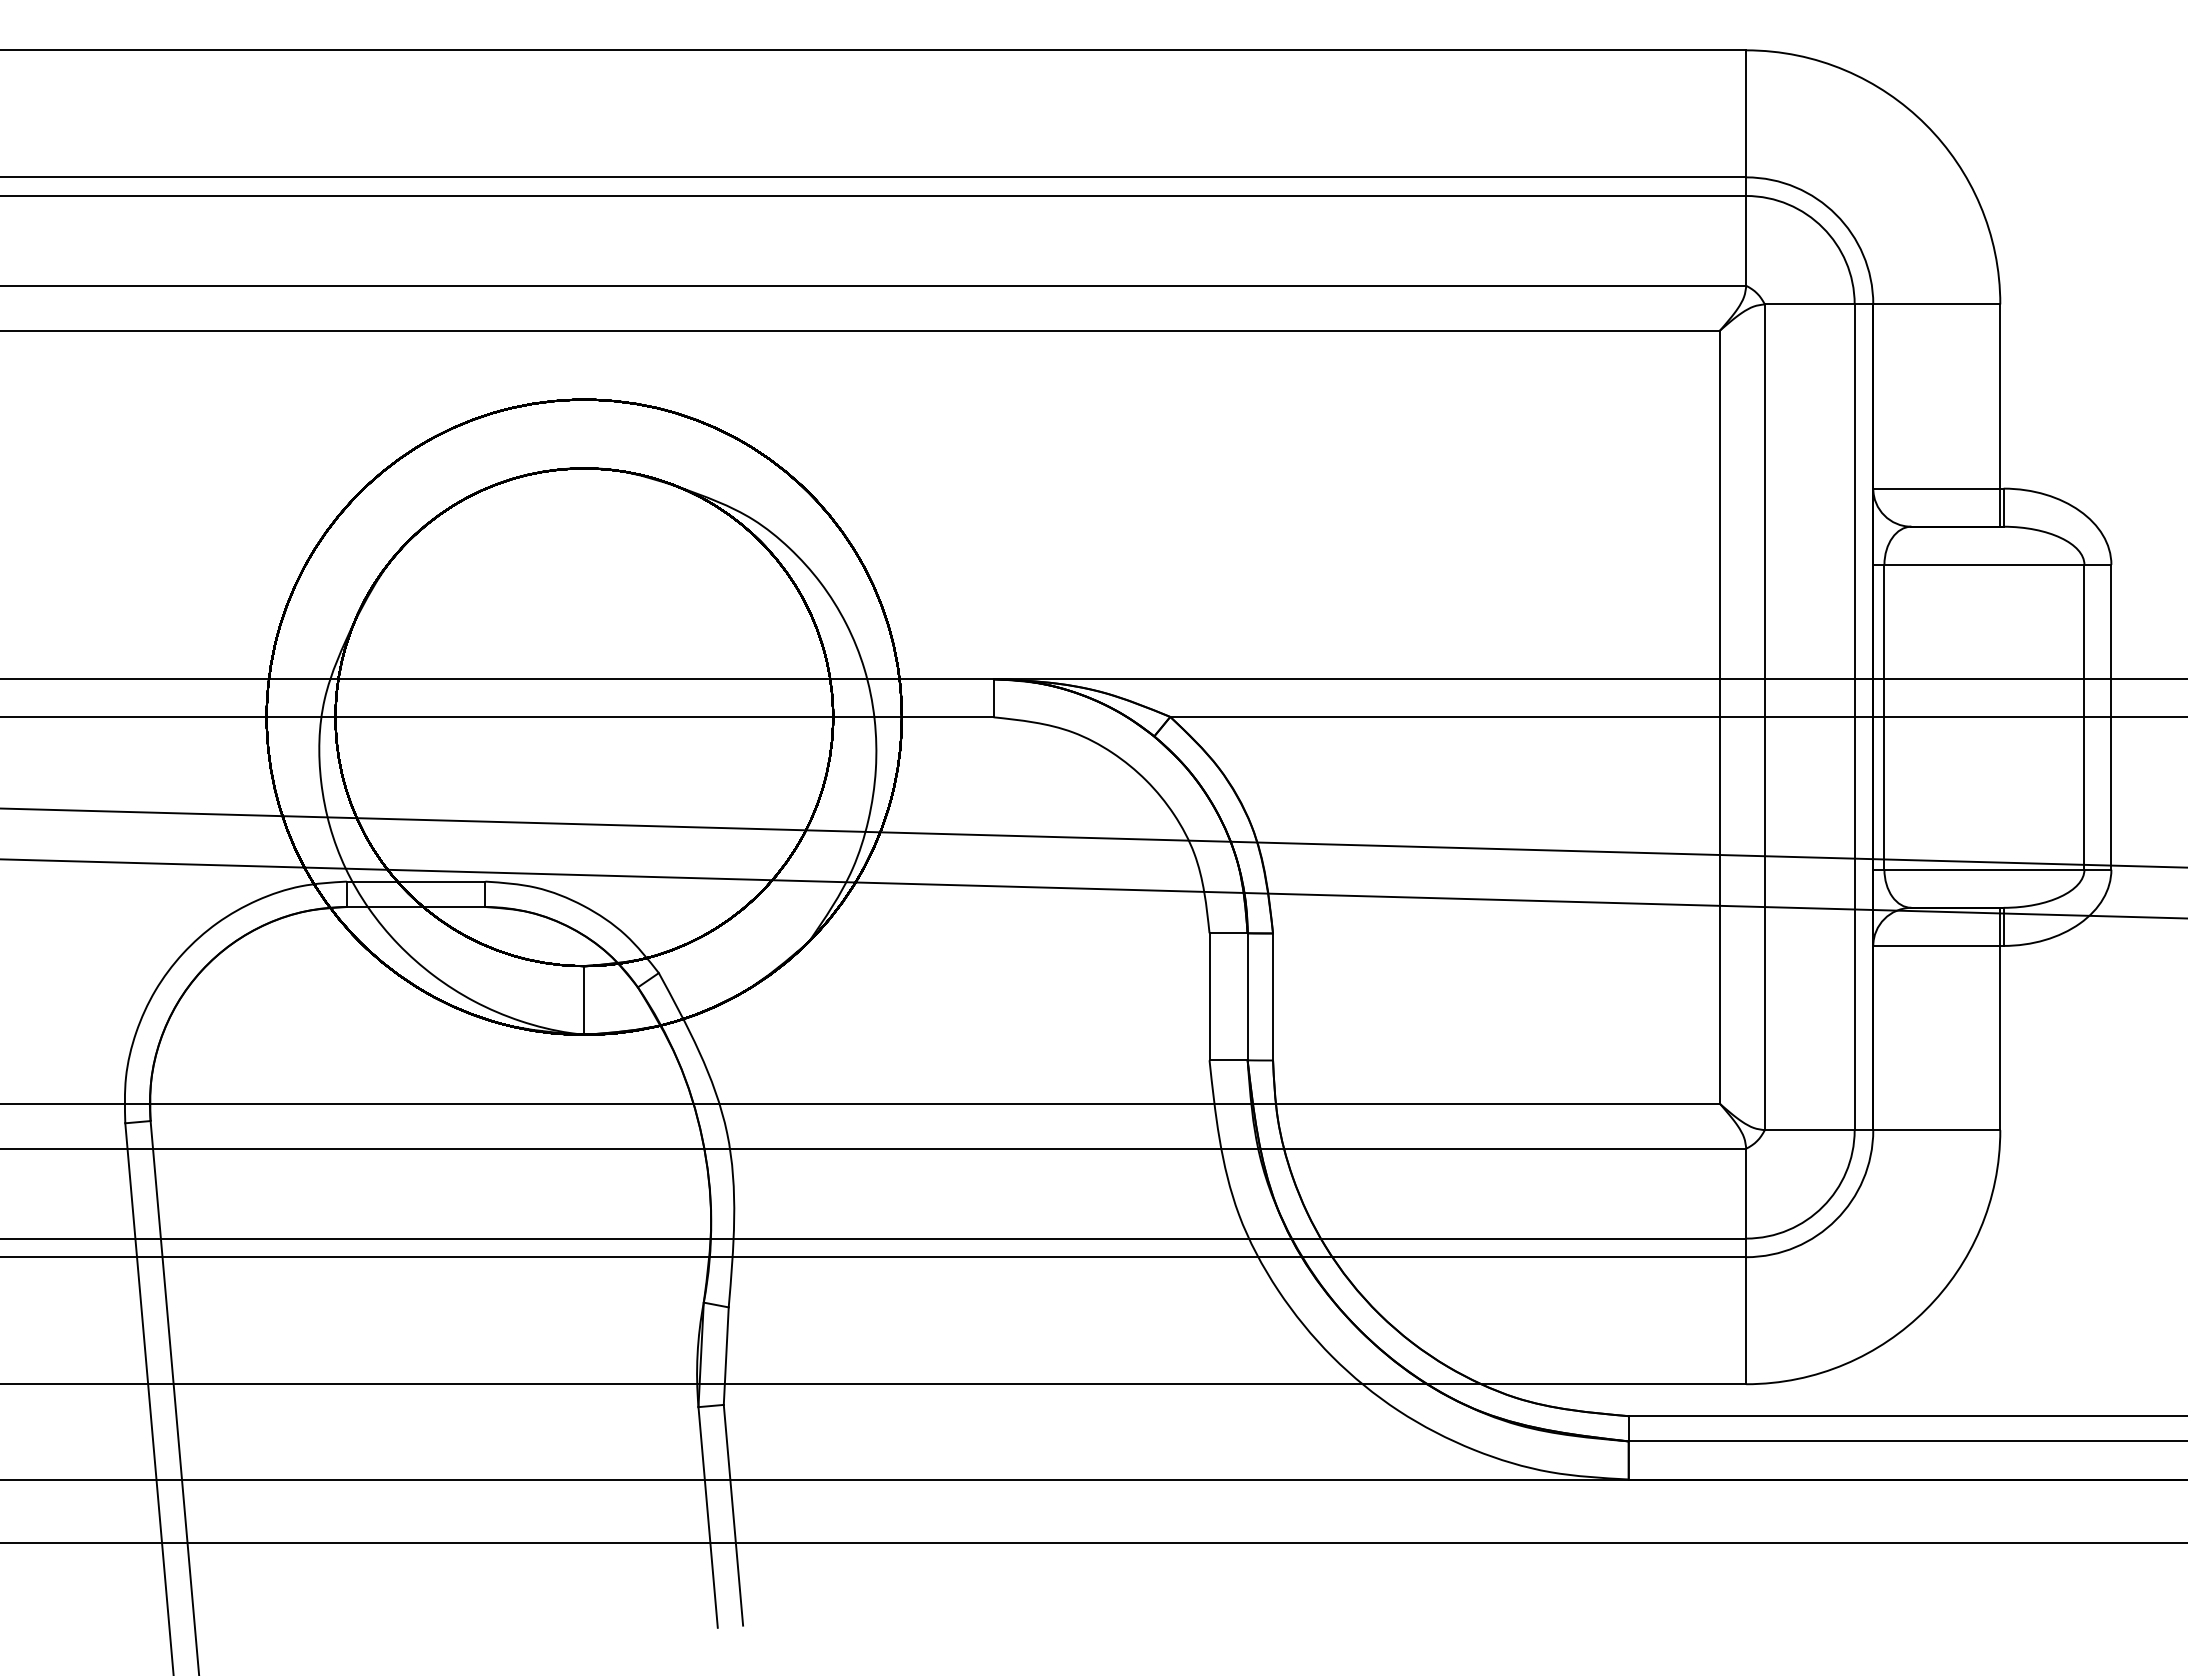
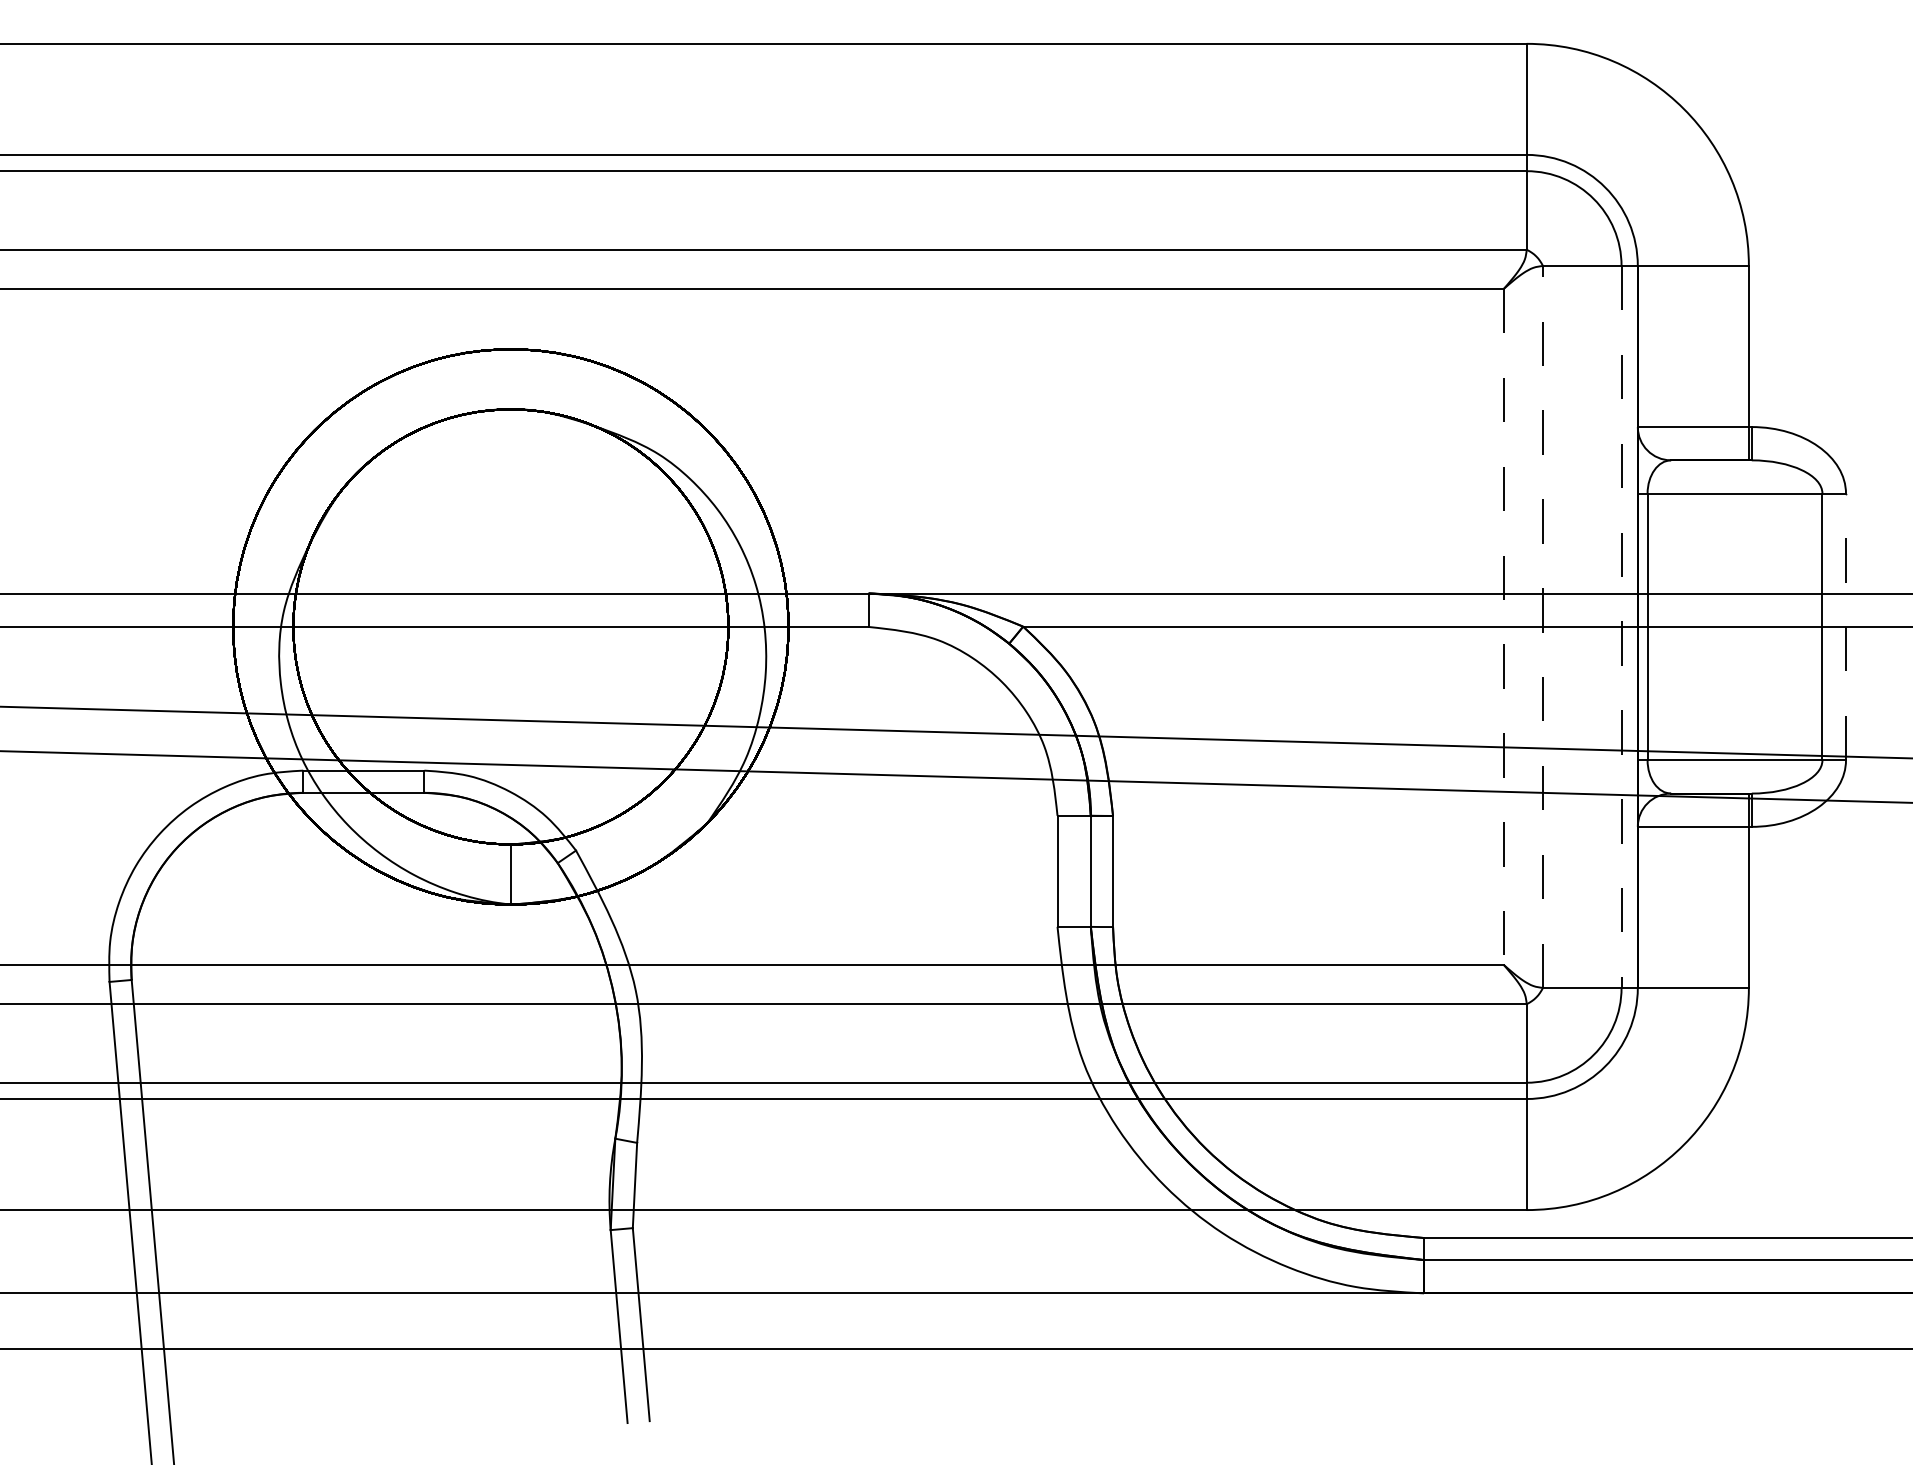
line: (2111, 716) -> (1846, 626), solid -> dashed
line: (1719, 717) -> (1503, 627), solid -> dashed
line: (1764, 717) -> (1542, 627), solid -> dashed
line: (1854, 717) -> (1621, 627), solid -> dashed

